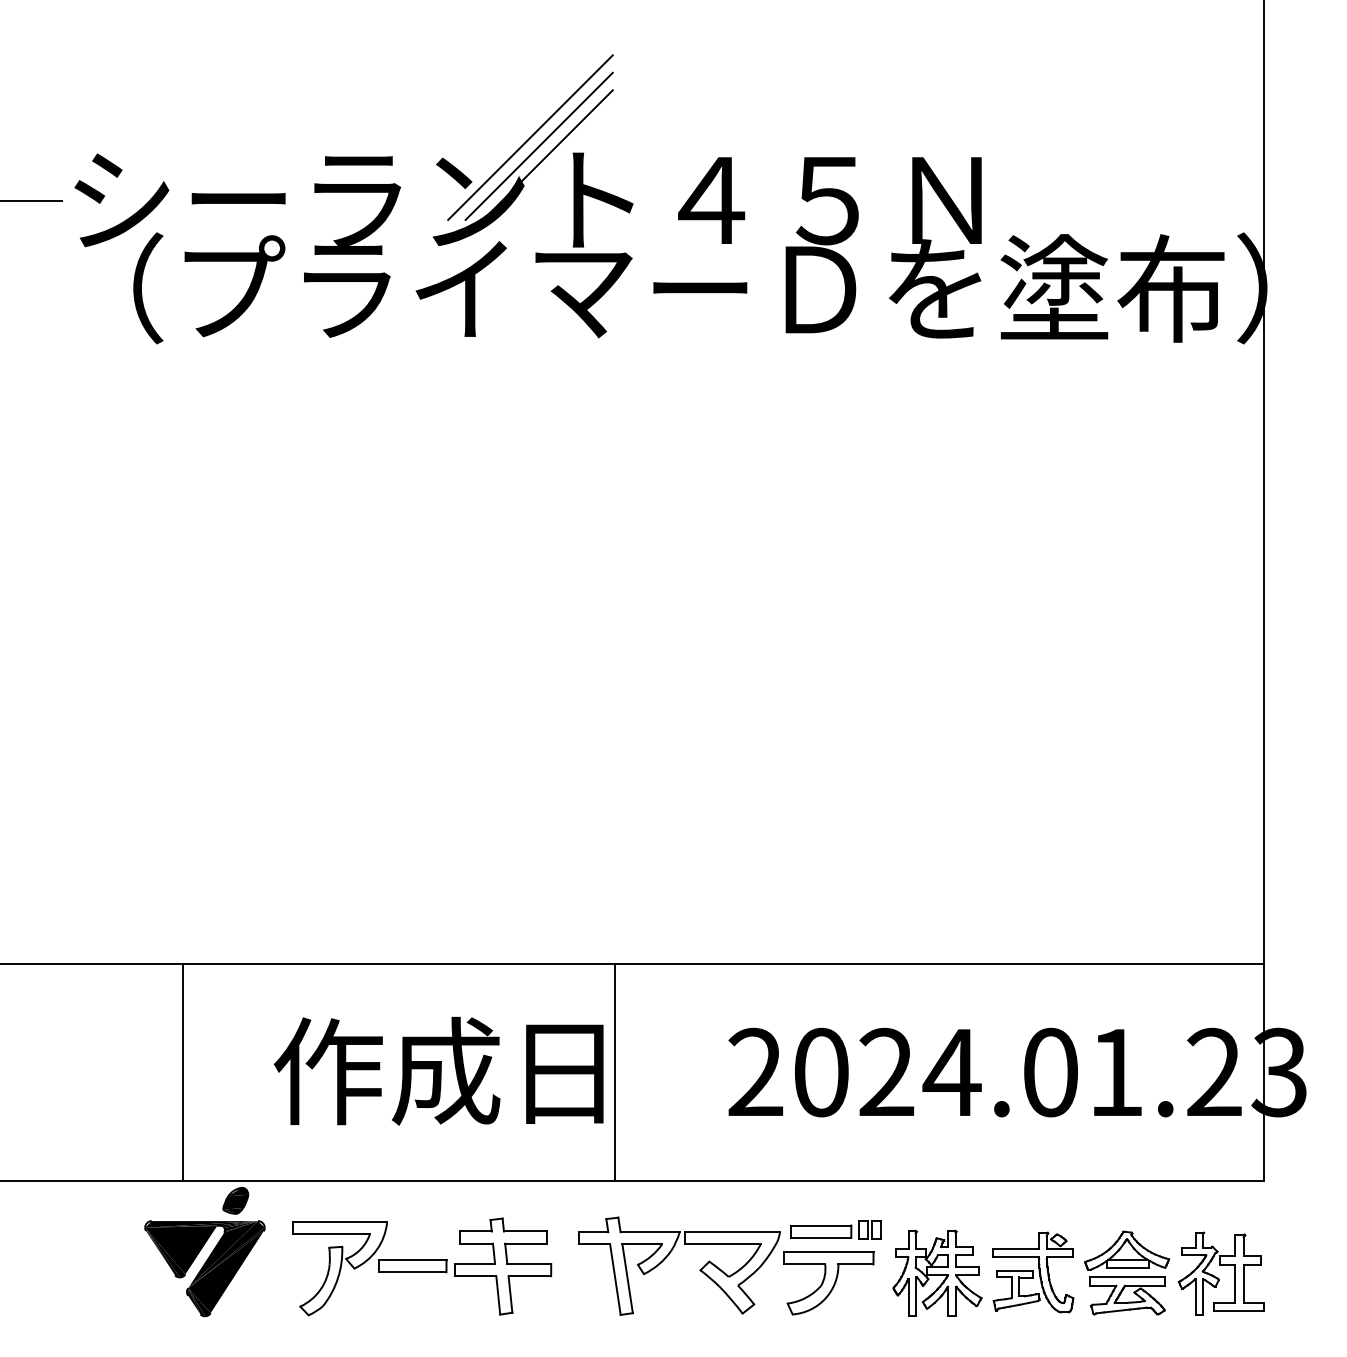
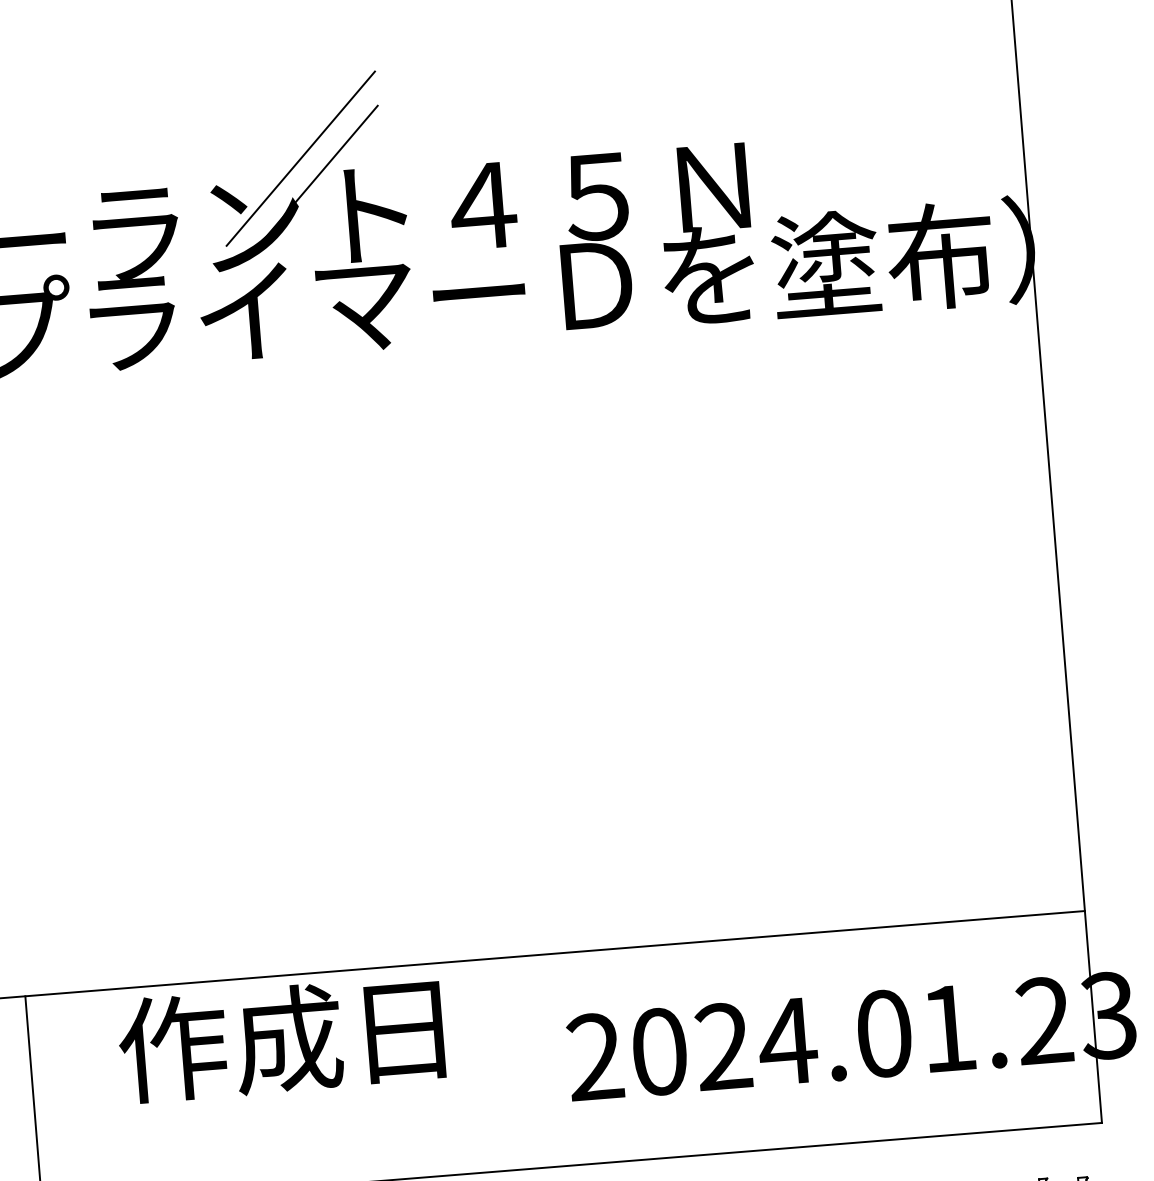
line: (538, 145) -> (309, 165), removed
text: (438, 1070) -> (280, 1038), moved
line: (615, 1072) -> (457, 1068), removed

